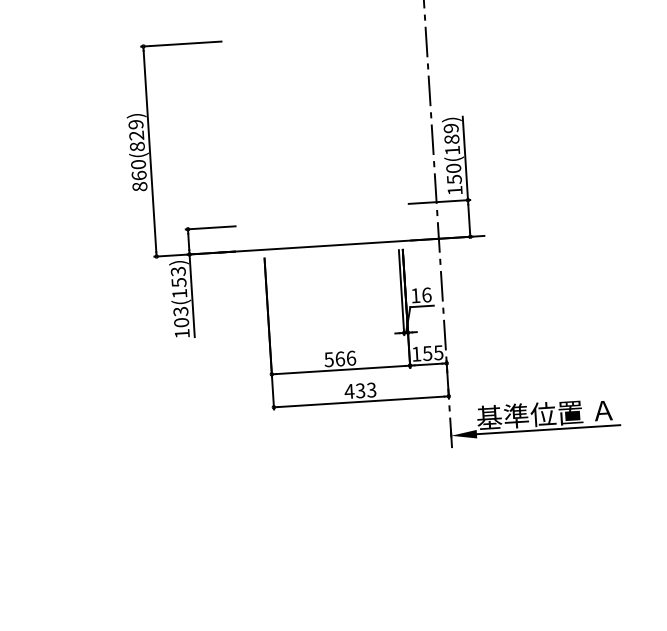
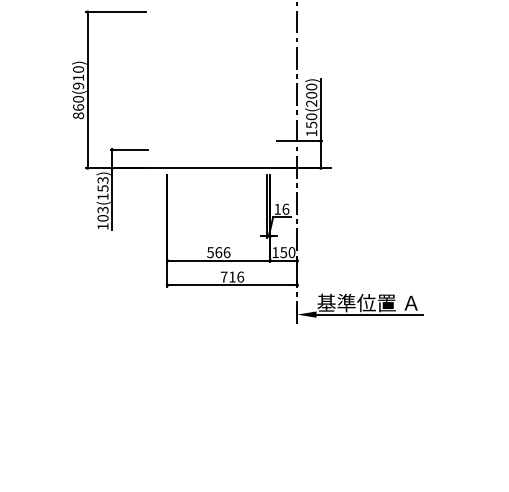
text: (136, 135) -> (78, 77), 860(829) -> 860(910)
text: (451, 138) -> (311, 94), 150(189) -> 150(200)
text: (438, 352) -> (291, 252), 155 -> 150
text: (360, 389) -> (232, 276), 433 -> 716

